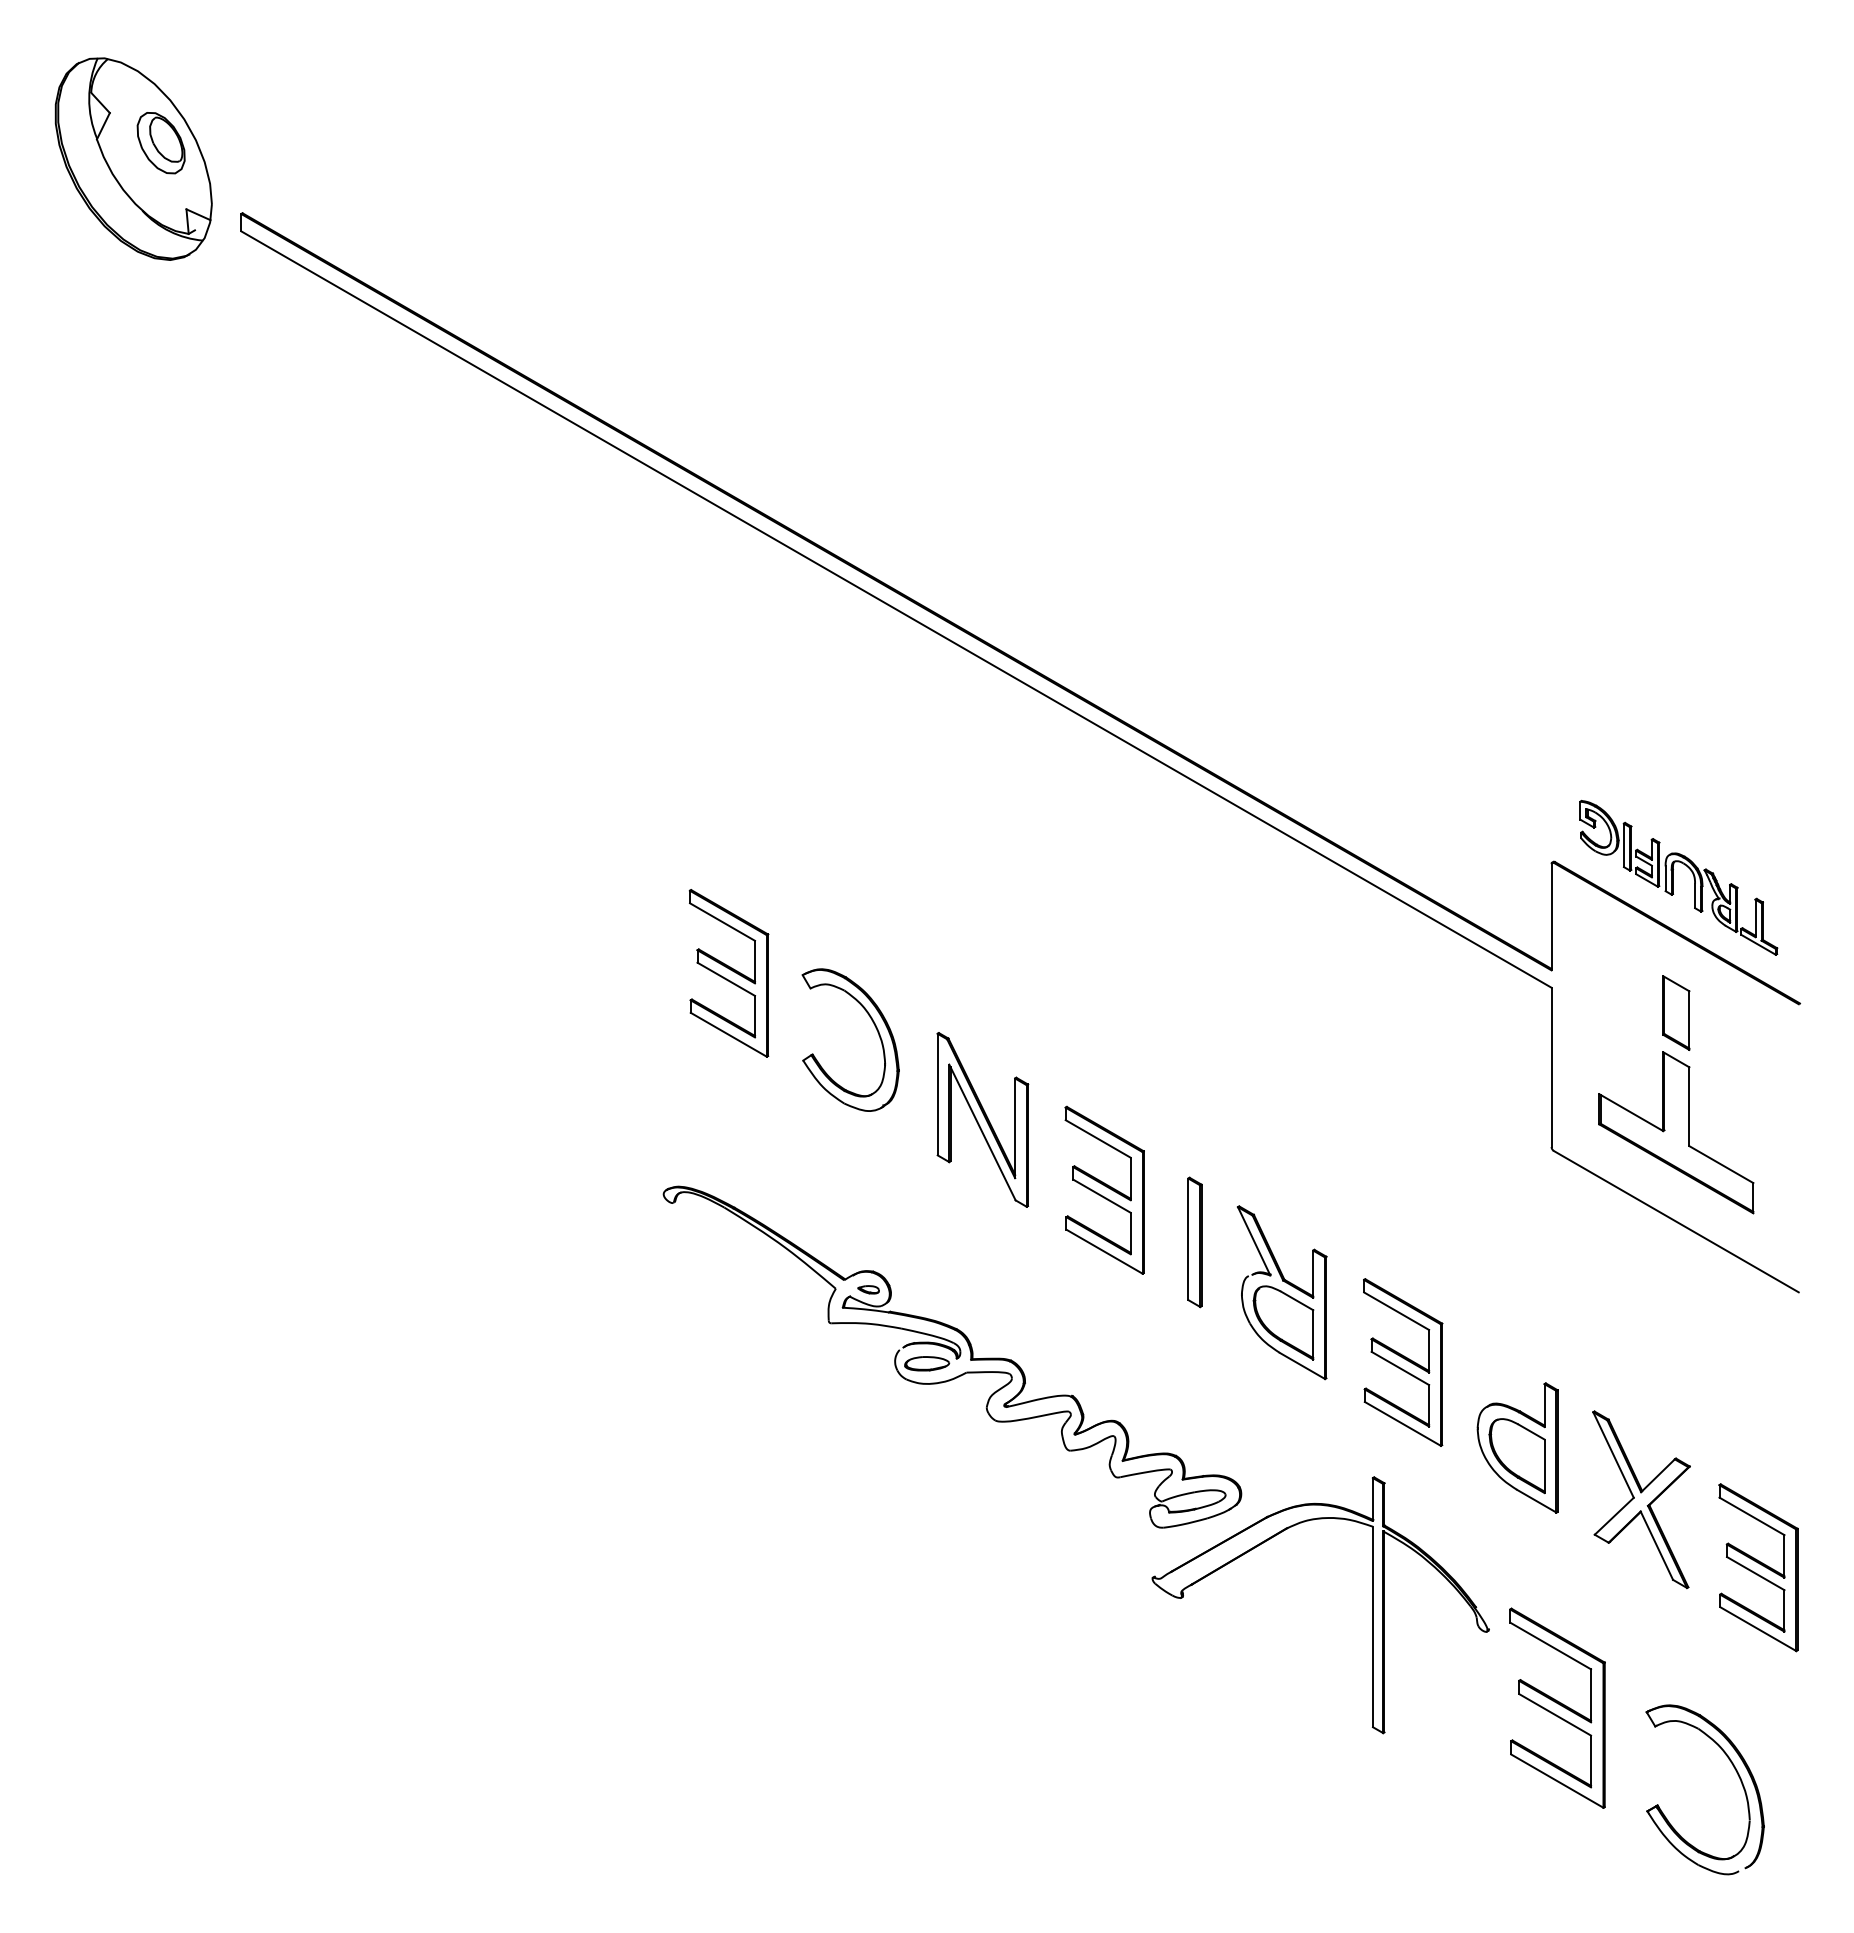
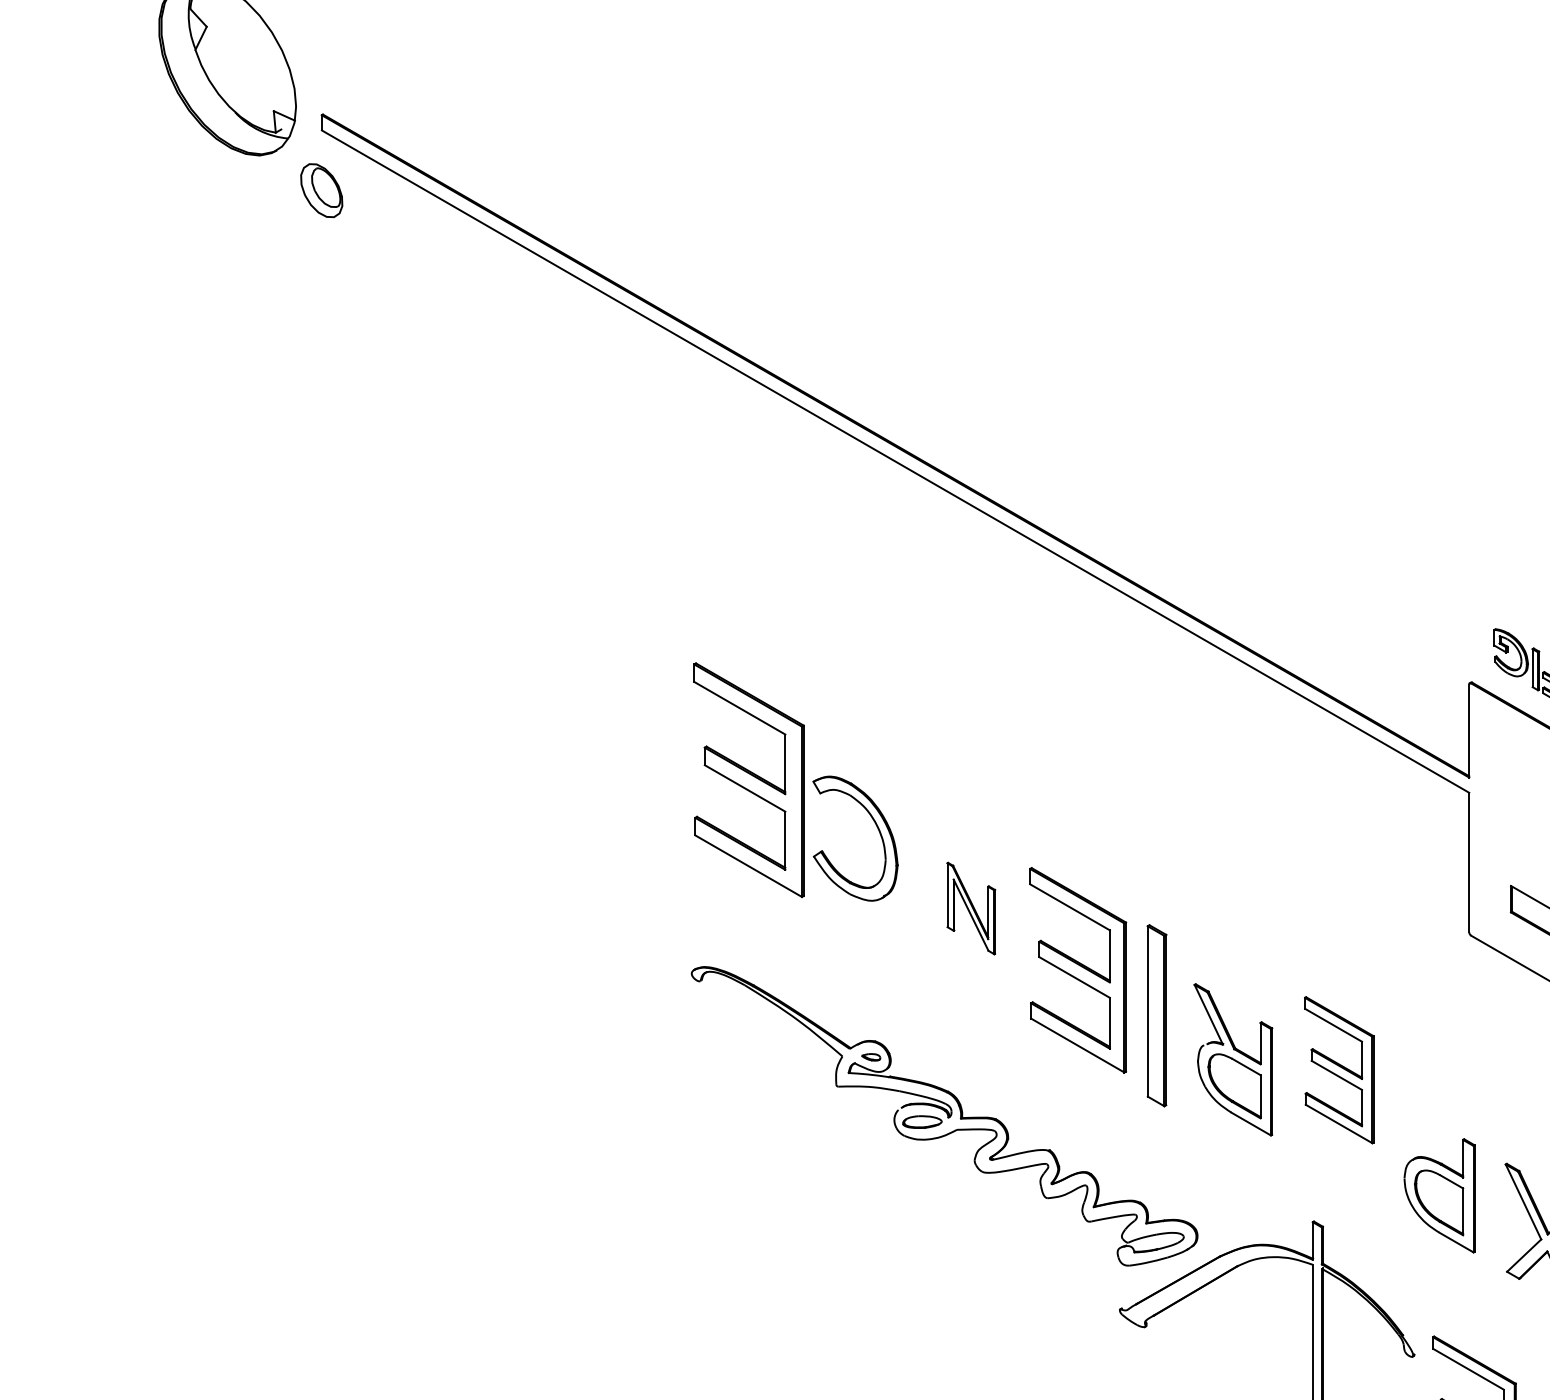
part: (160, 143) -> (321, 190), moved
part: (728, 973) -> (748, 780), size x1.6
part: (982, 1119) -> (970, 908), size x0.6
part: (1104, 1189) -> (1077, 969), size x1.4
part: (1194, 1242) -> (1156, 1015), size x1.6
part: (1403, 1362) -> (1339, 1070), moved

